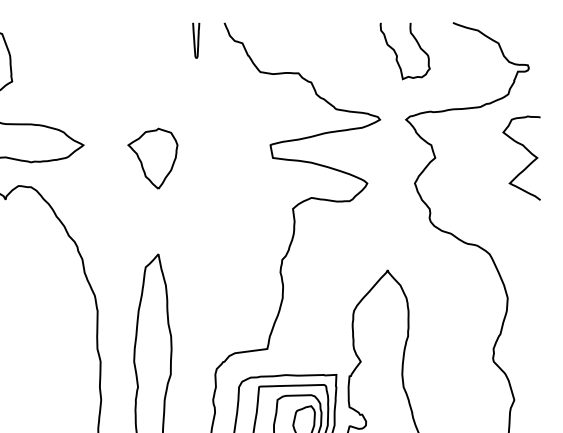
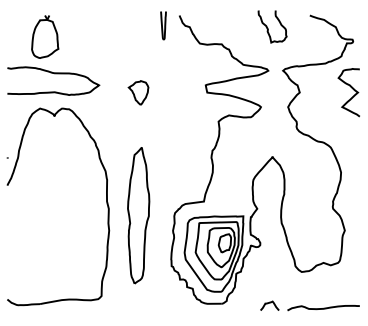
part: (194, 40) -> (162, 25), size x1.4
curve: (397, 54) -> (268, 28), moved
part: (152, 157) -> (138, 92), size x0.7

